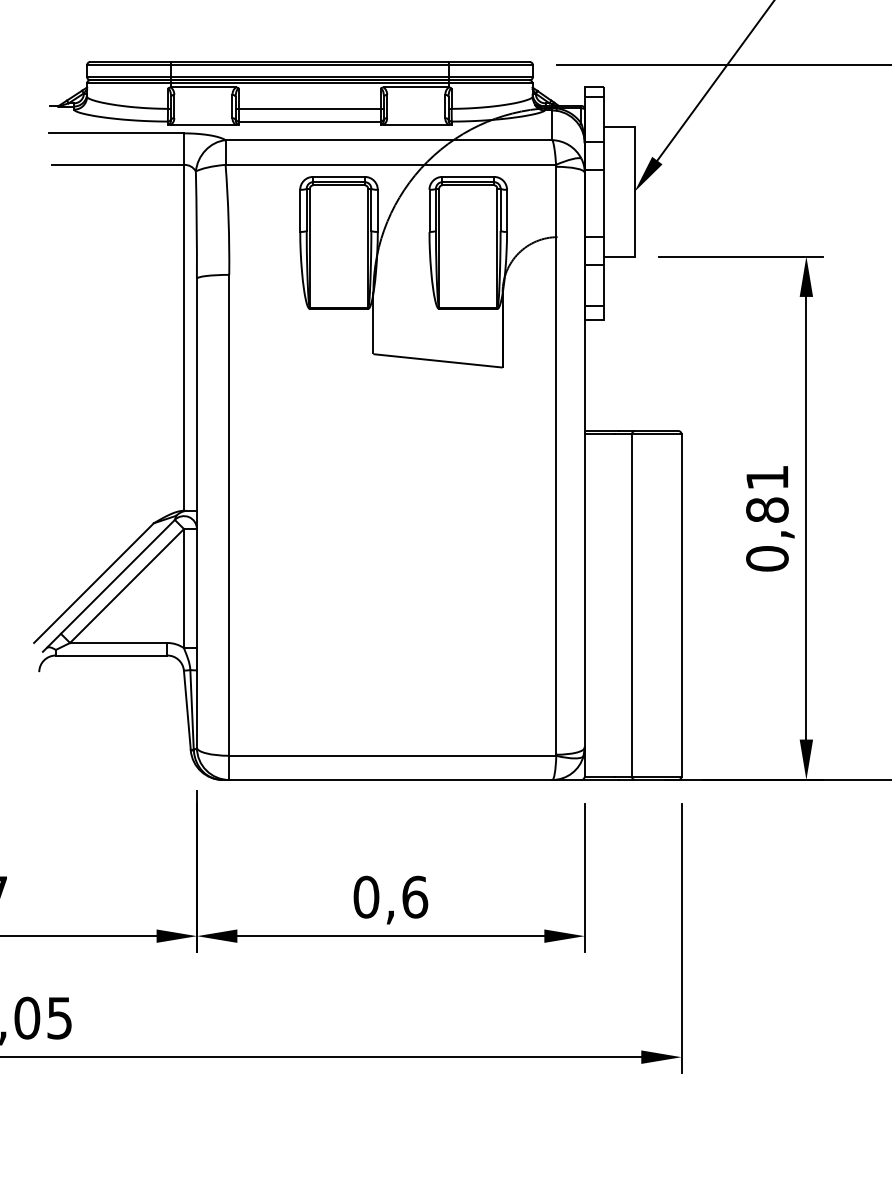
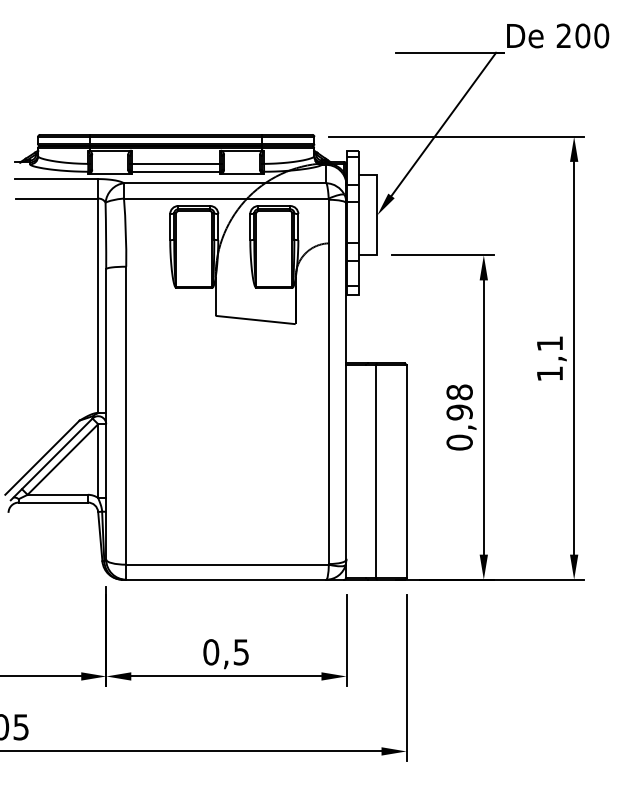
text: (767, 493) -> (459, 402), 0,81 -> 0,98
text: (415, 897) -> (241, 652), 0,6 -> 0,5

